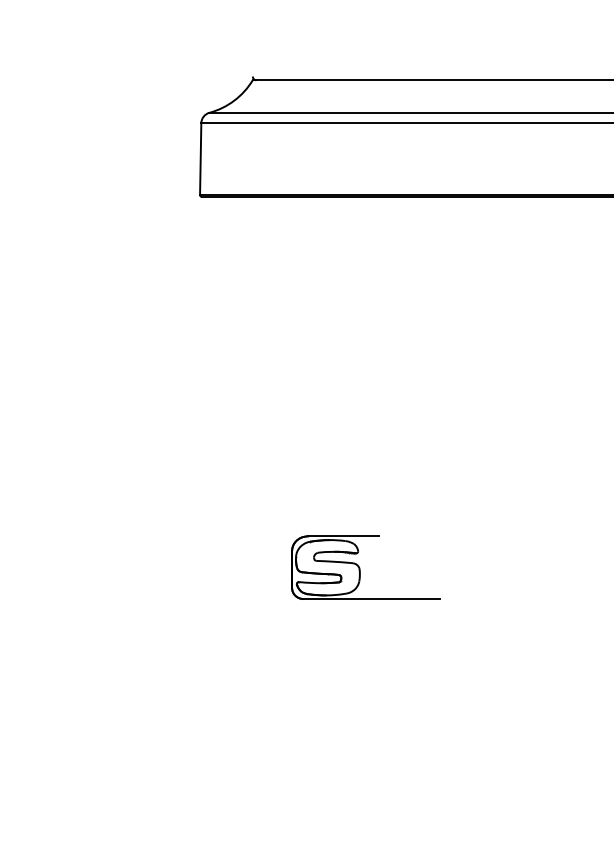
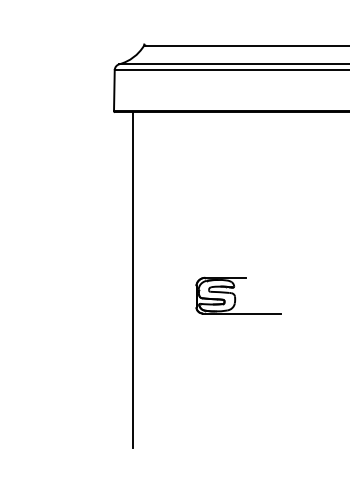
line: (232, 491) -> (132, 280), added
part: (365, 567) -> (238, 295), moved

